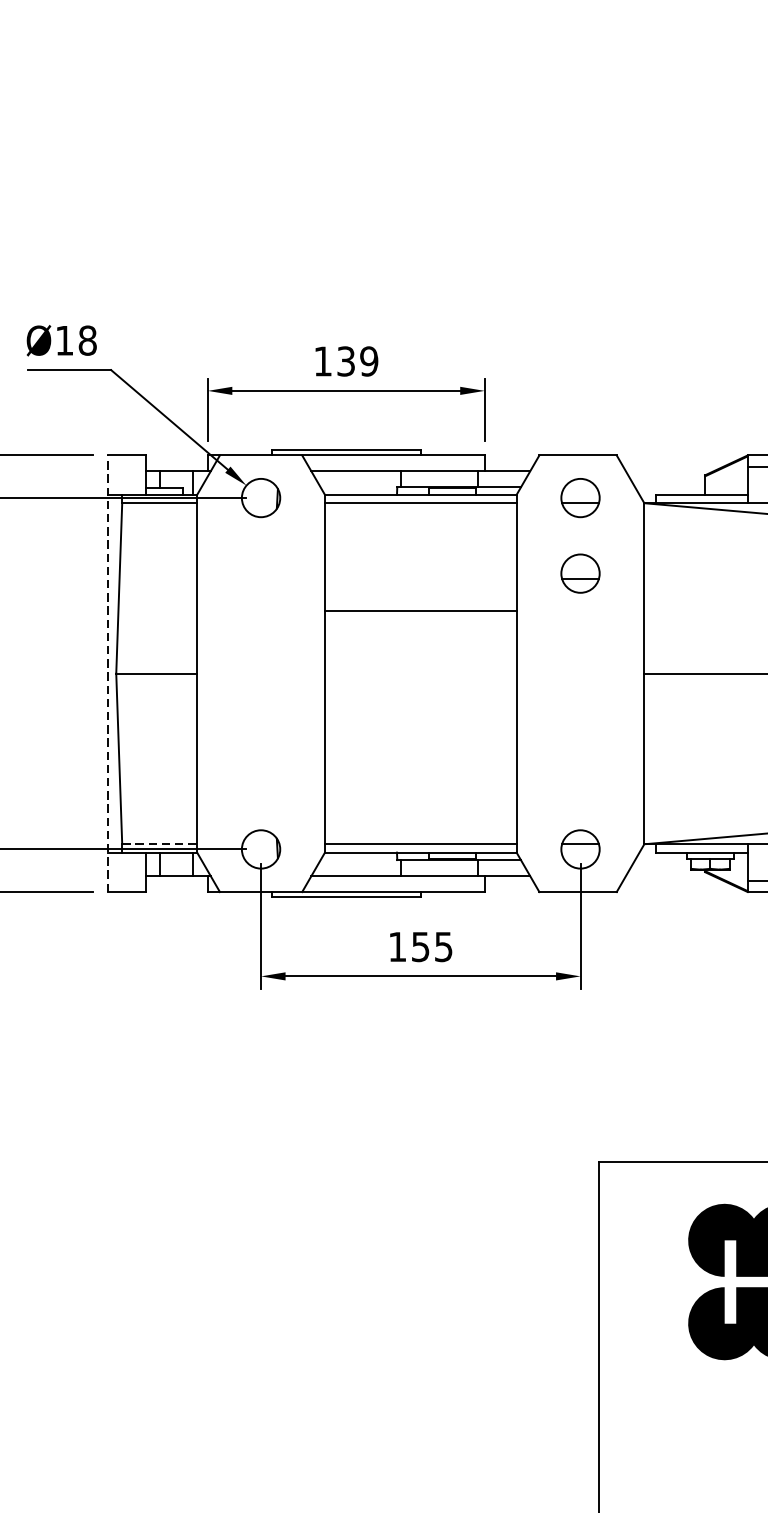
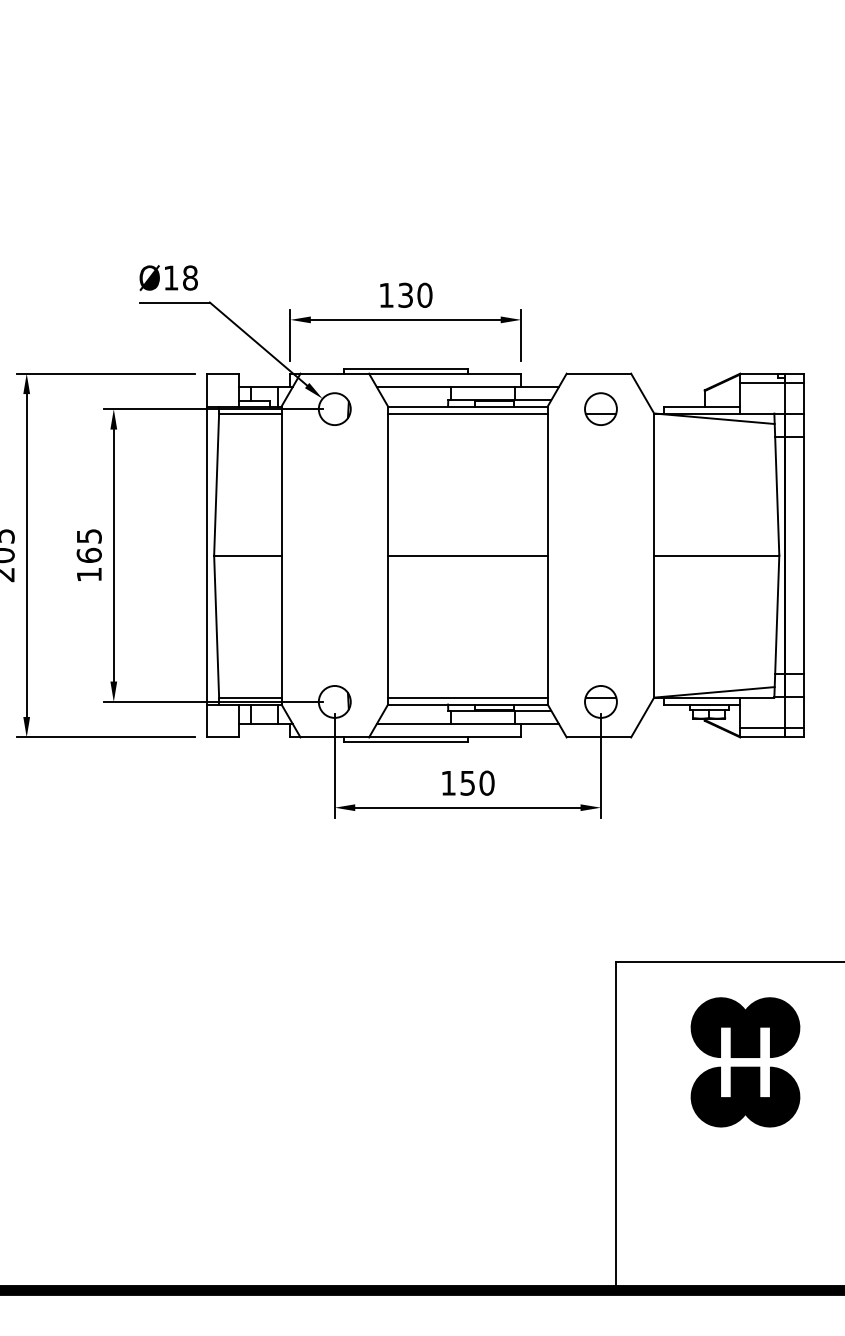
text: (368, 361) -> (424, 295), 139 -> 130
part: (579, 572) -> (600, 471), removed
line: (420, 611) -> (467, 555), moved
line: (108, 673) -> (207, 555), dashed -> solid
line: (159, 844) -> (250, 697), dashed -> solid
text: (443, 946) -> (486, 782), 155 -> 150

